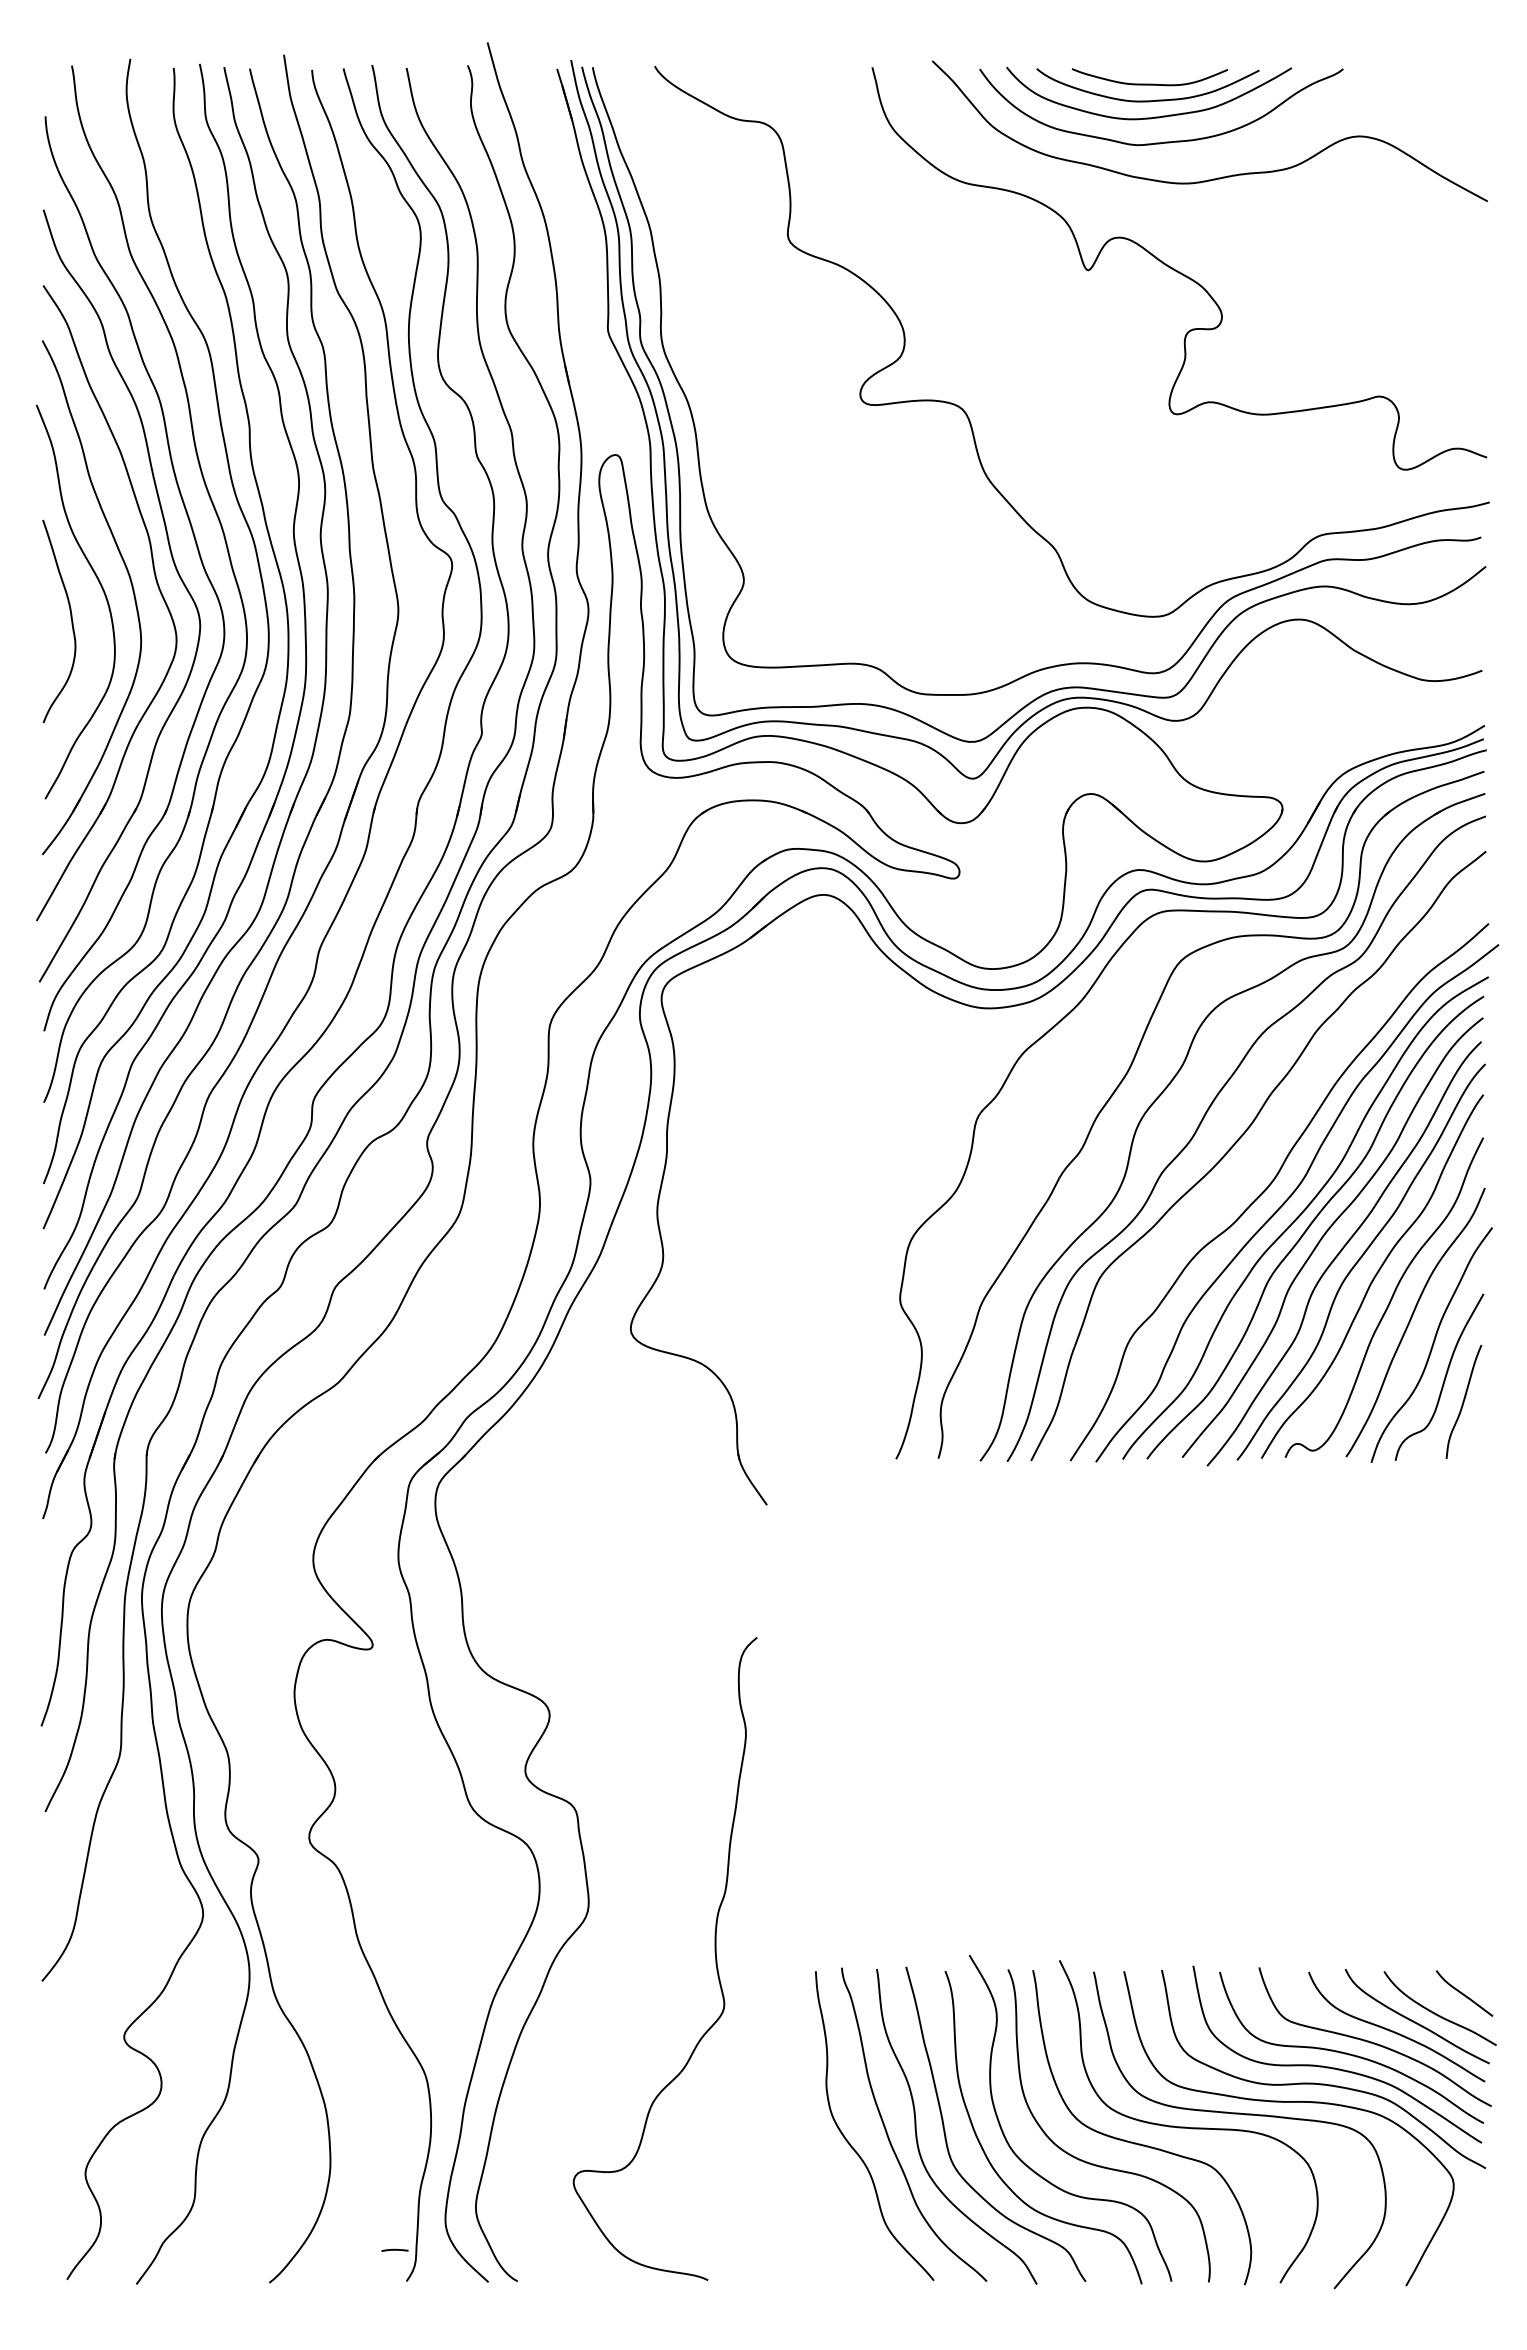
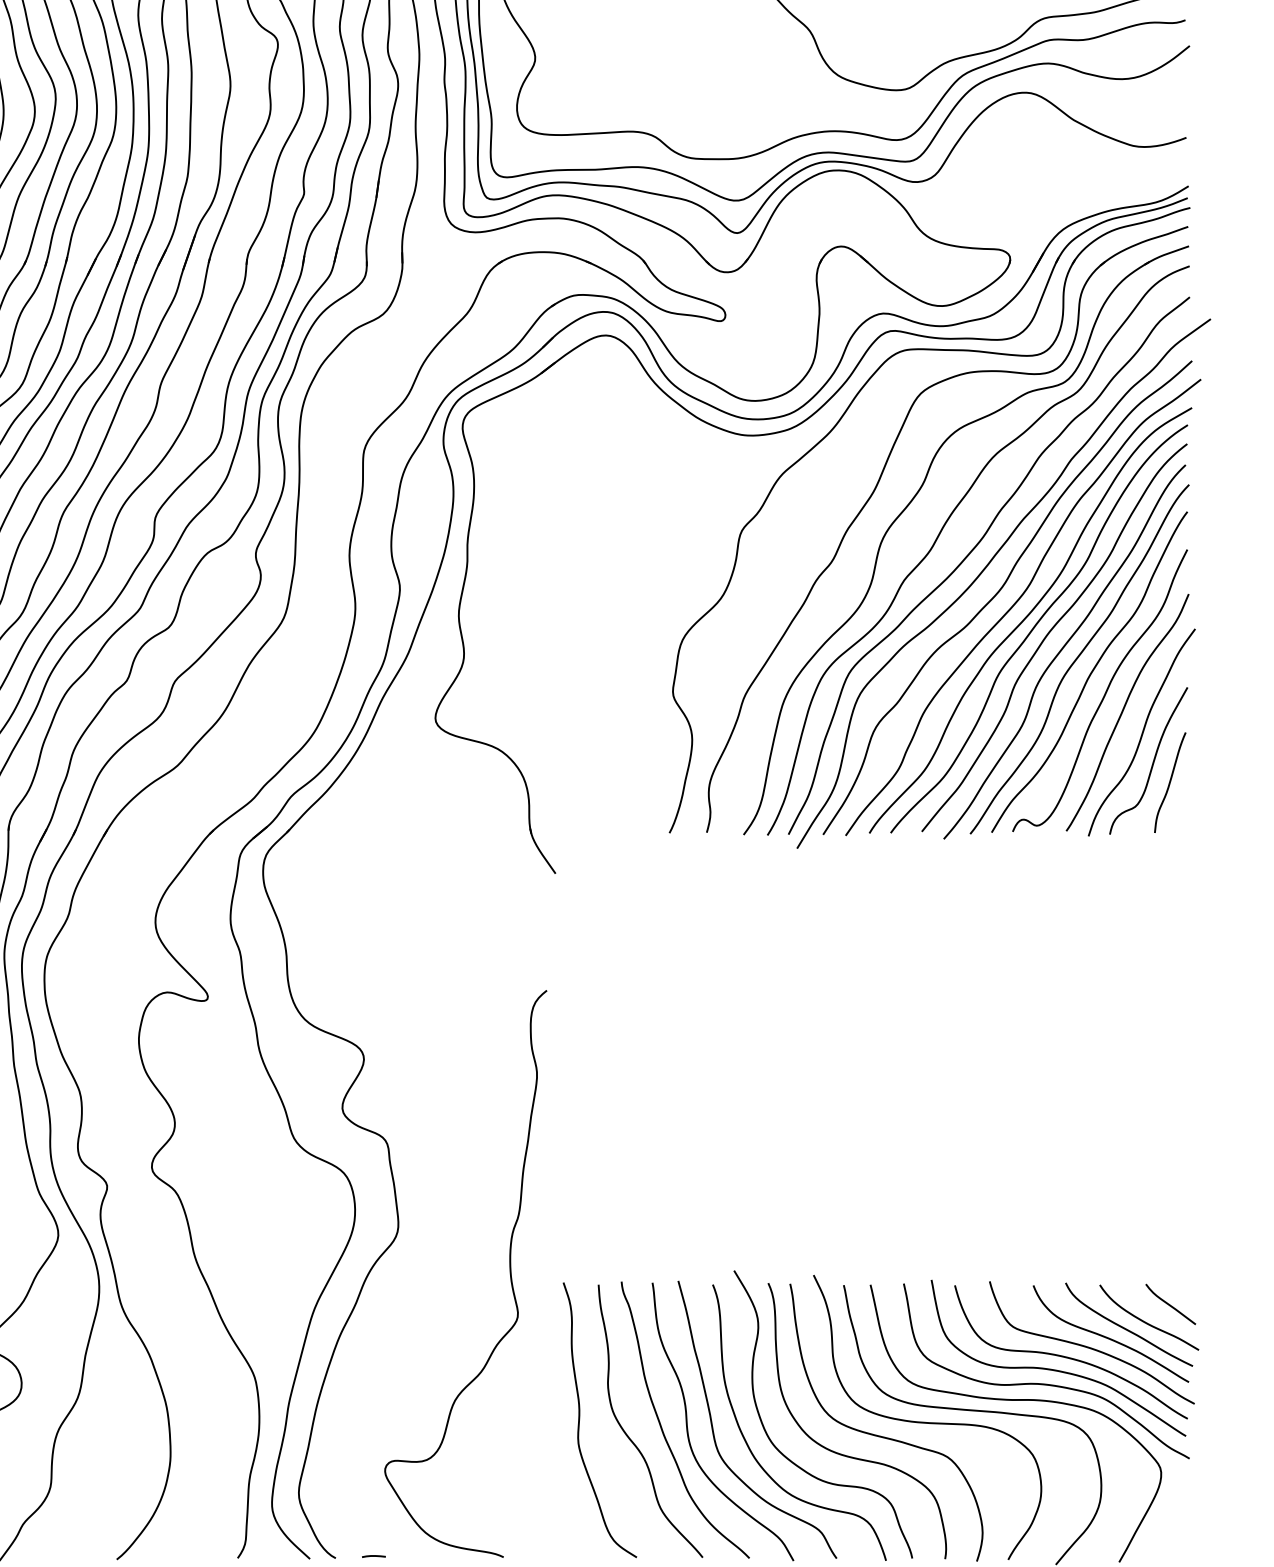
curve: (1253, 1161) -> (984, 570), added
curve: (794, 2124) -> (579, 1419), added
line: (394, 2249) -> (373, 1555), moved

